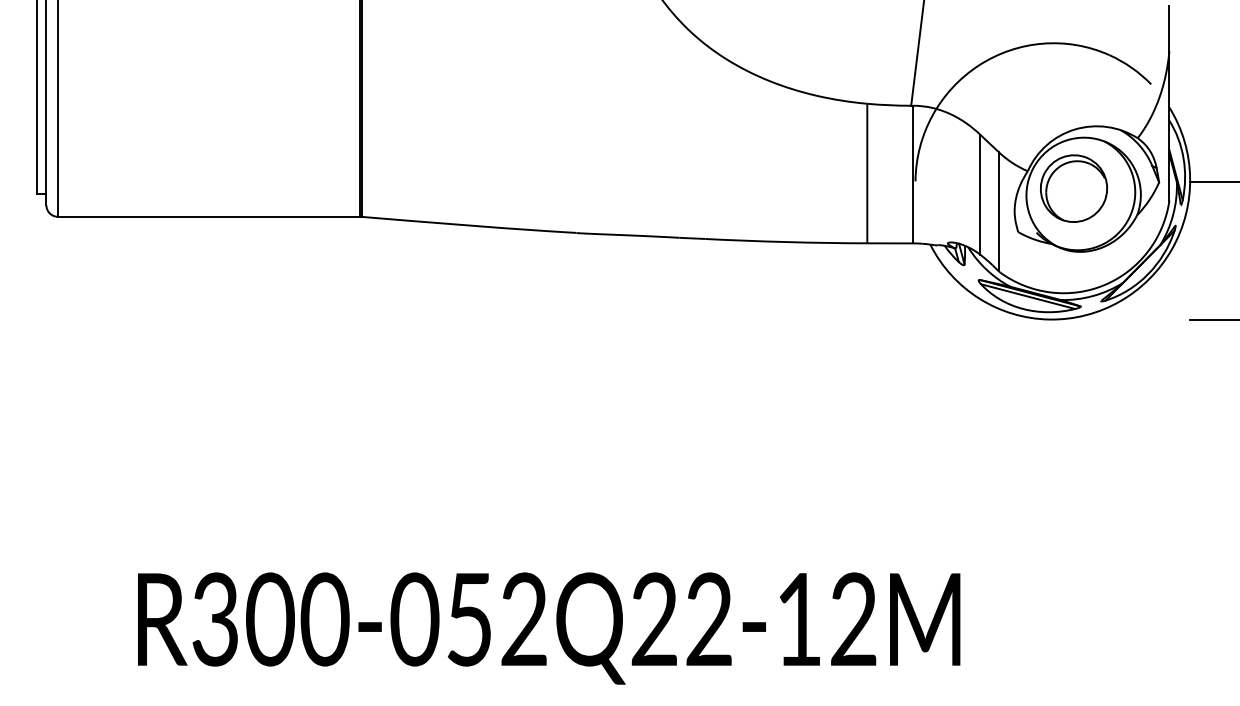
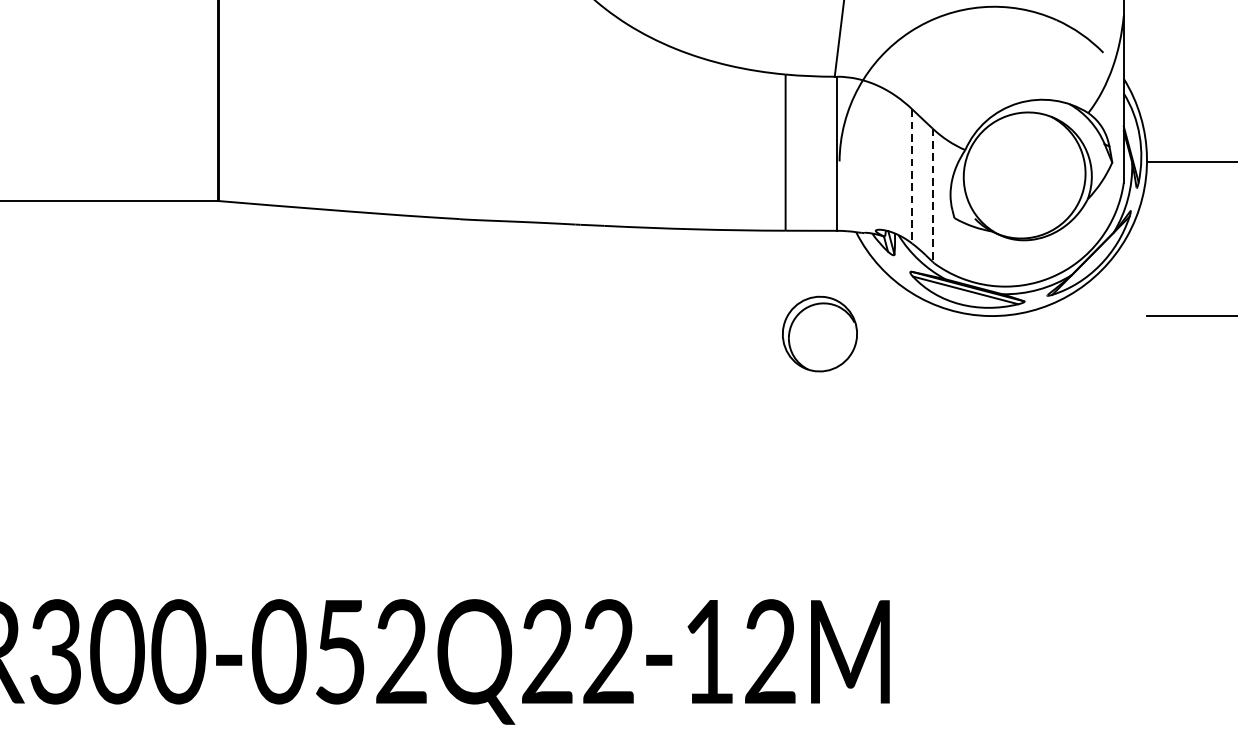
part: (1074, 188) -> (820, 333), moved
line: (980, 194) -> (912, 176), solid -> dashed
line: (998, 211) -> (932, 195), solid -> dashed

